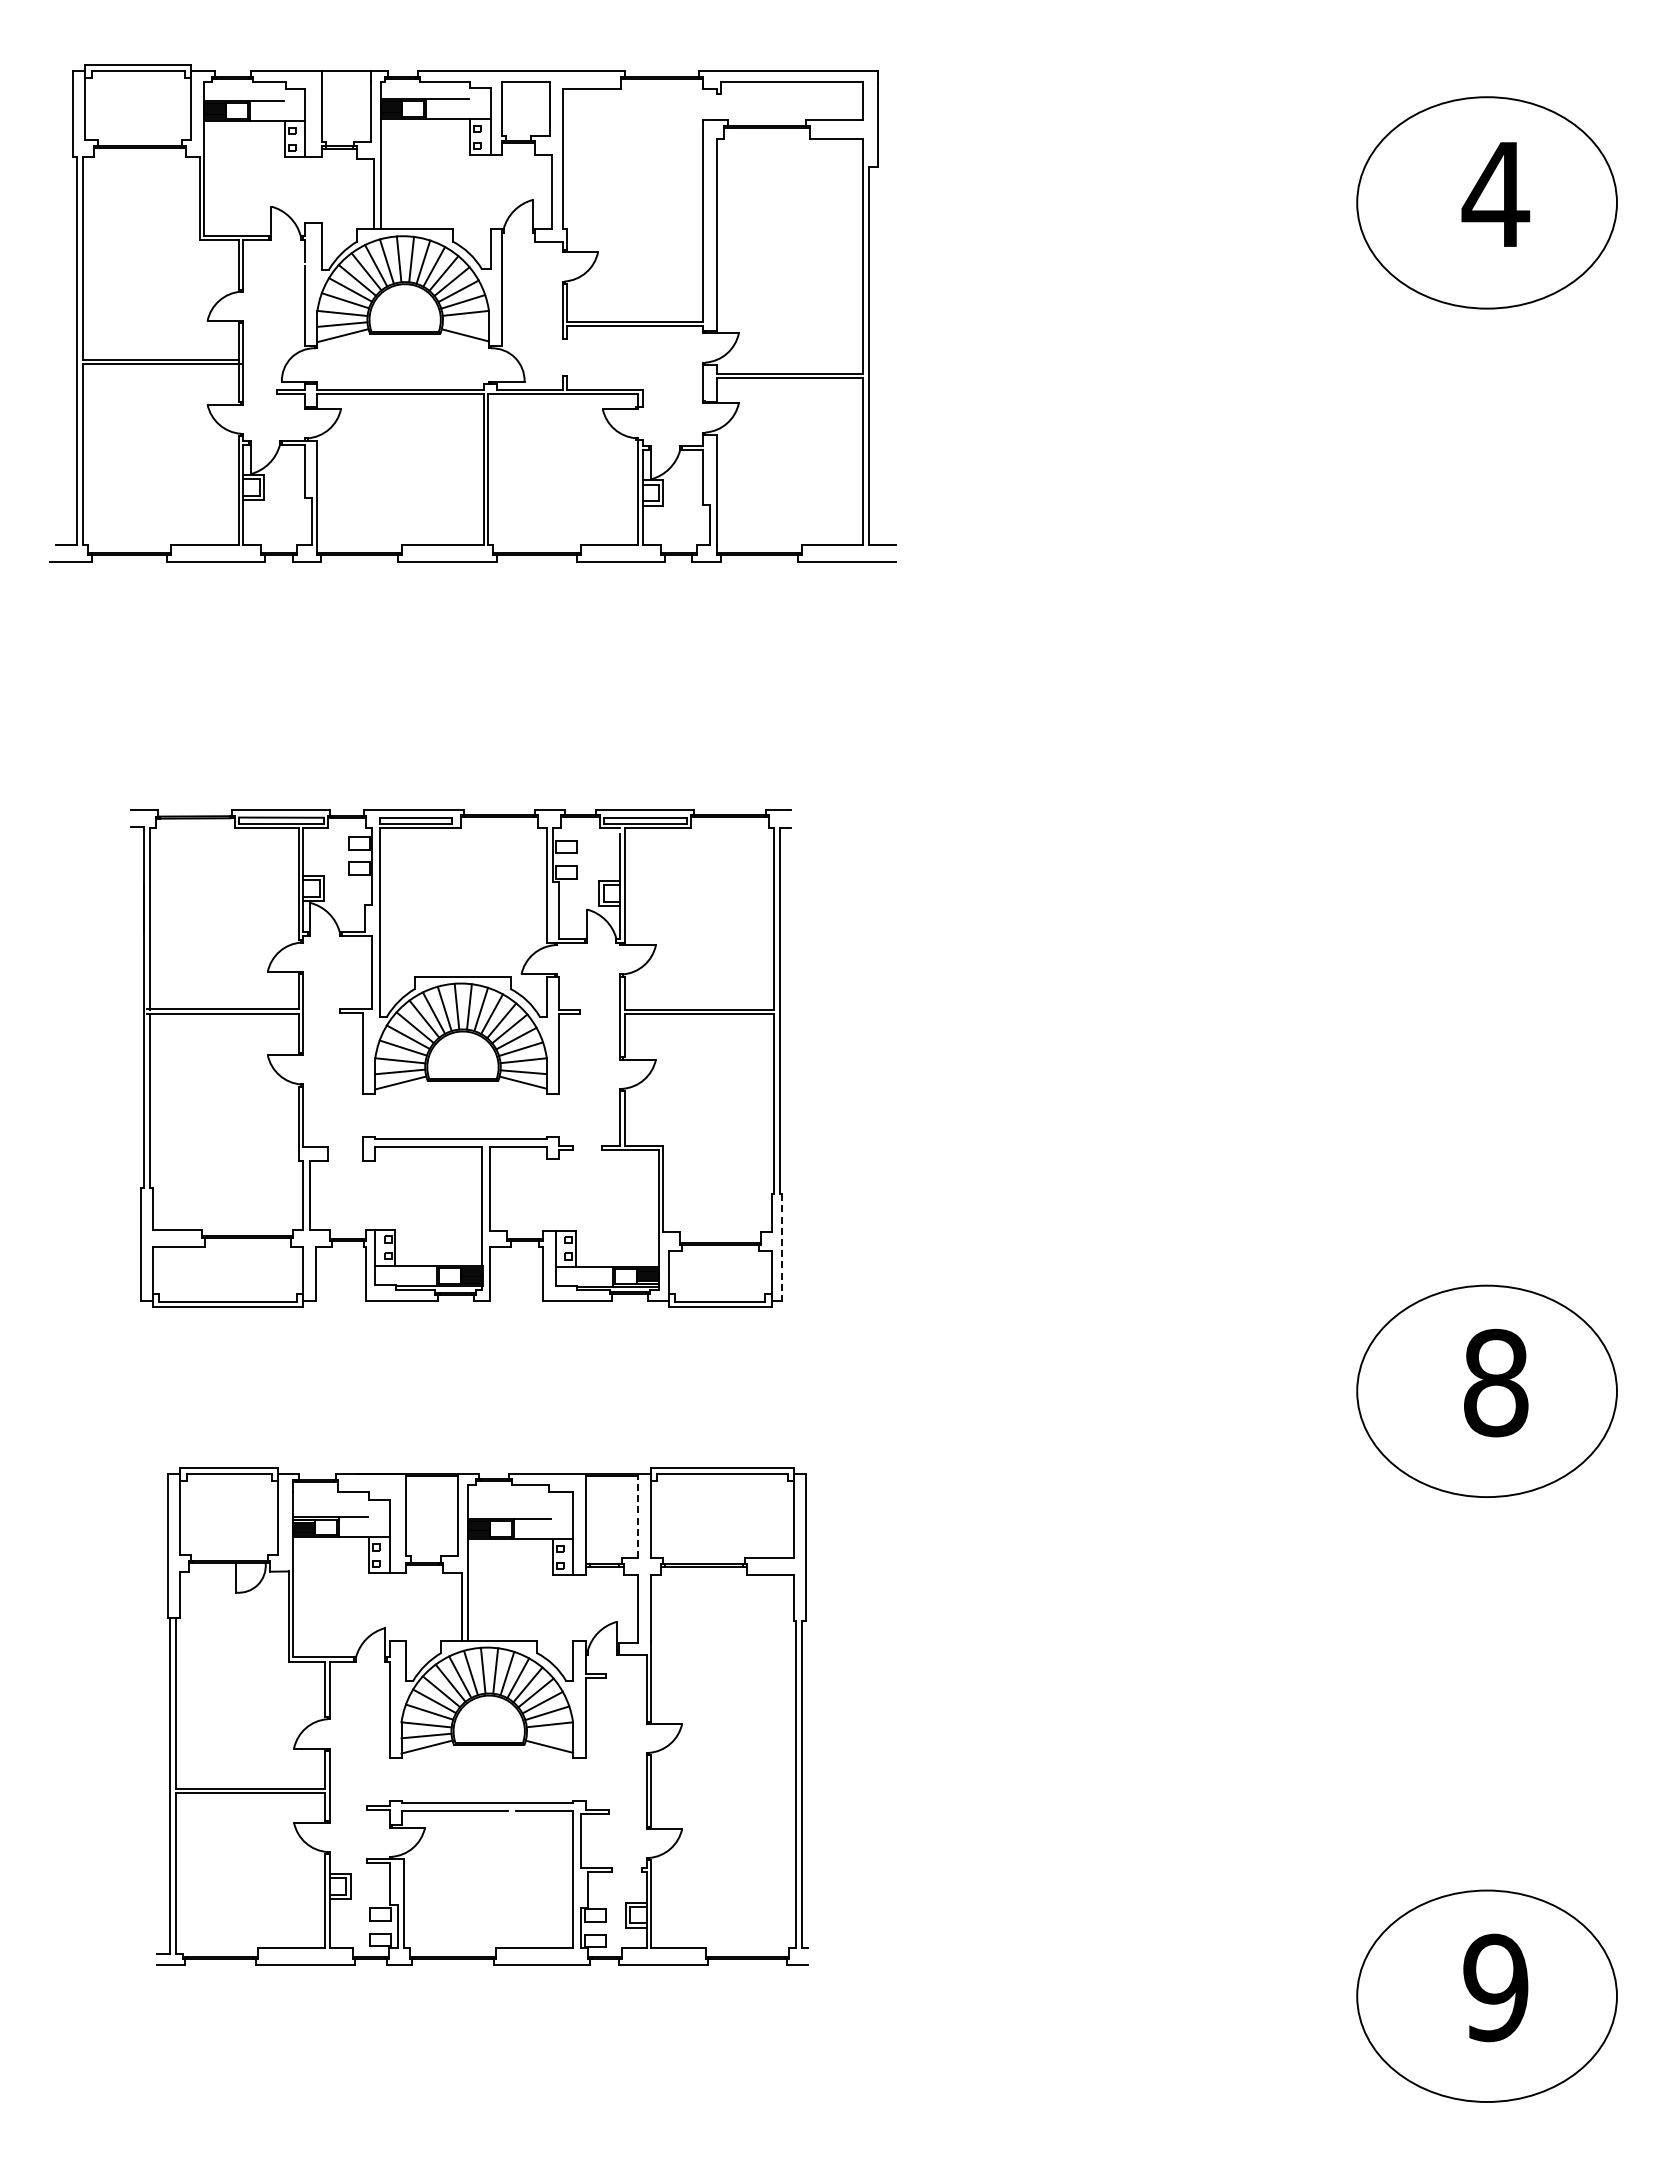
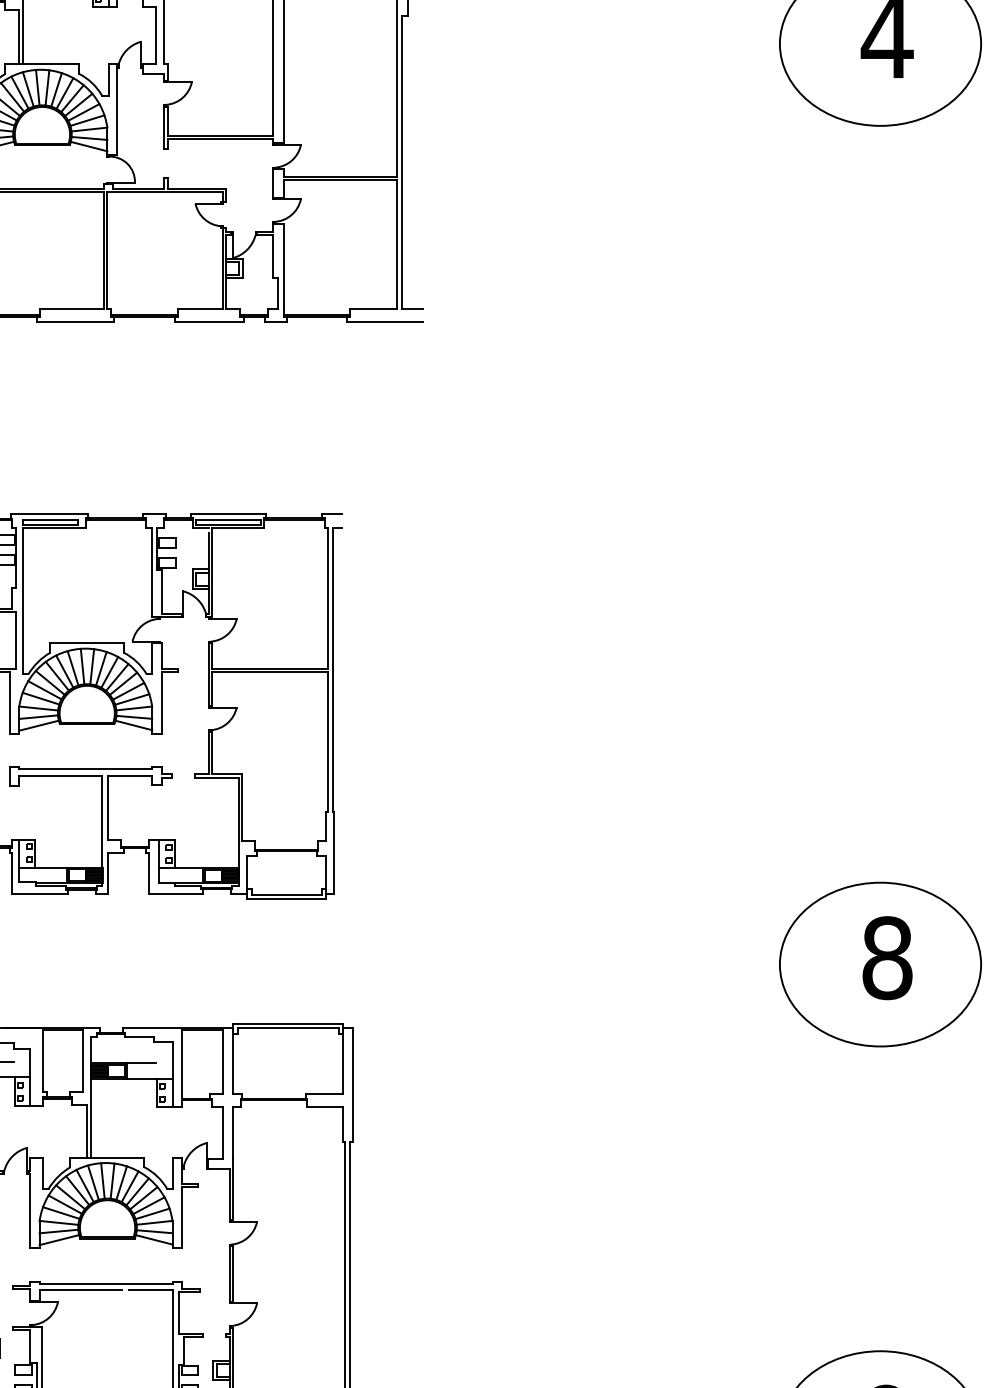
line: (465, 324) -> (89, 138), added
line: (782, 1247) -> (334, 853), dashed -> solid
line: (638, 1515) -> (223, 1060), dashed -> solid
line: (549, 1736) -> (154, 1231), added

